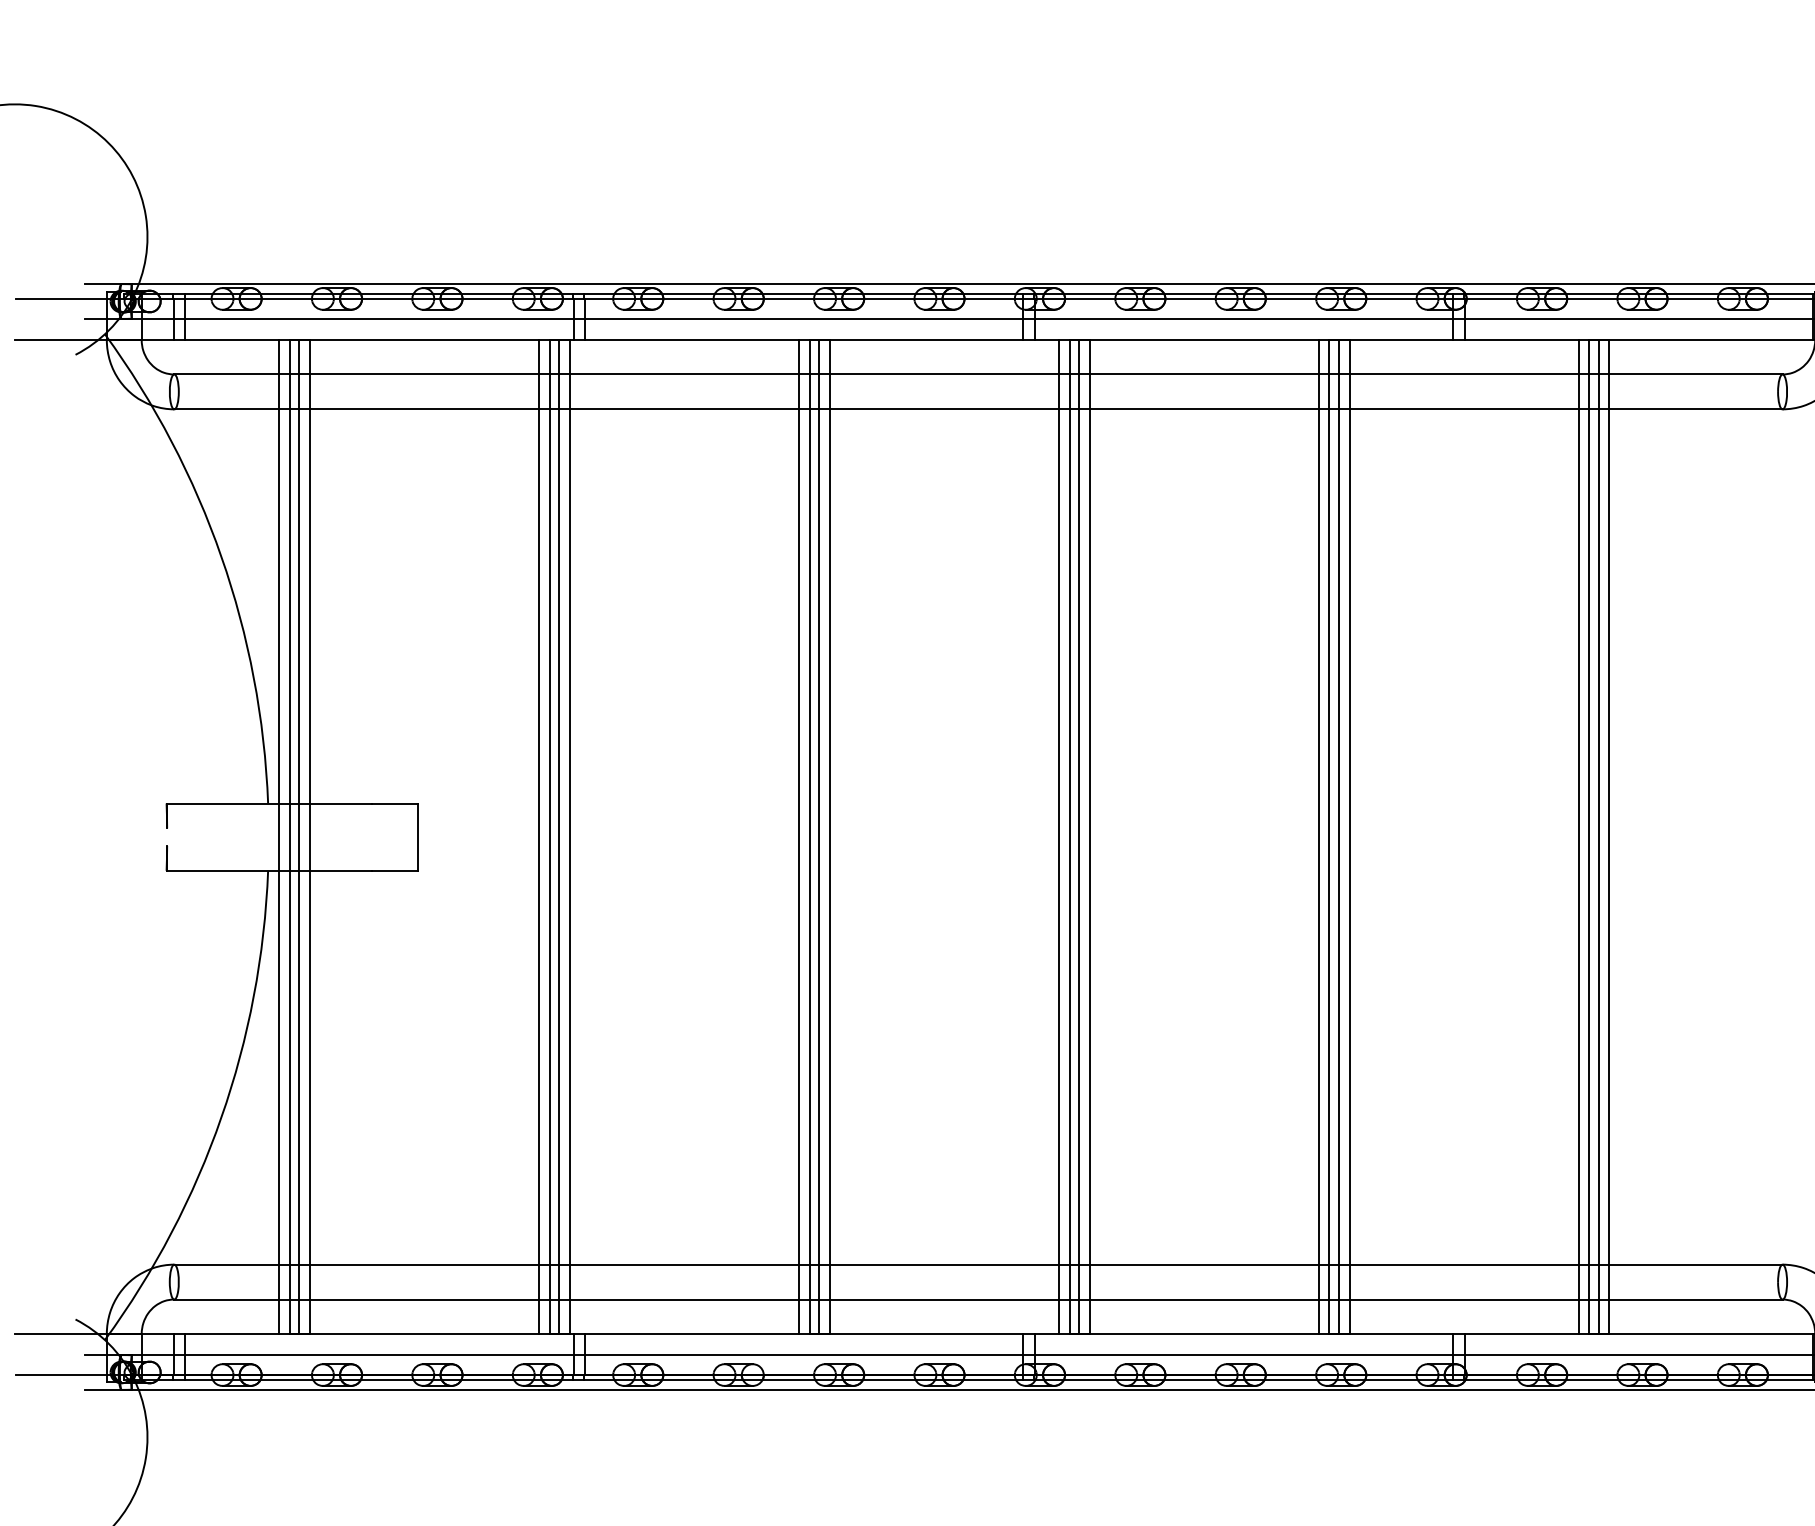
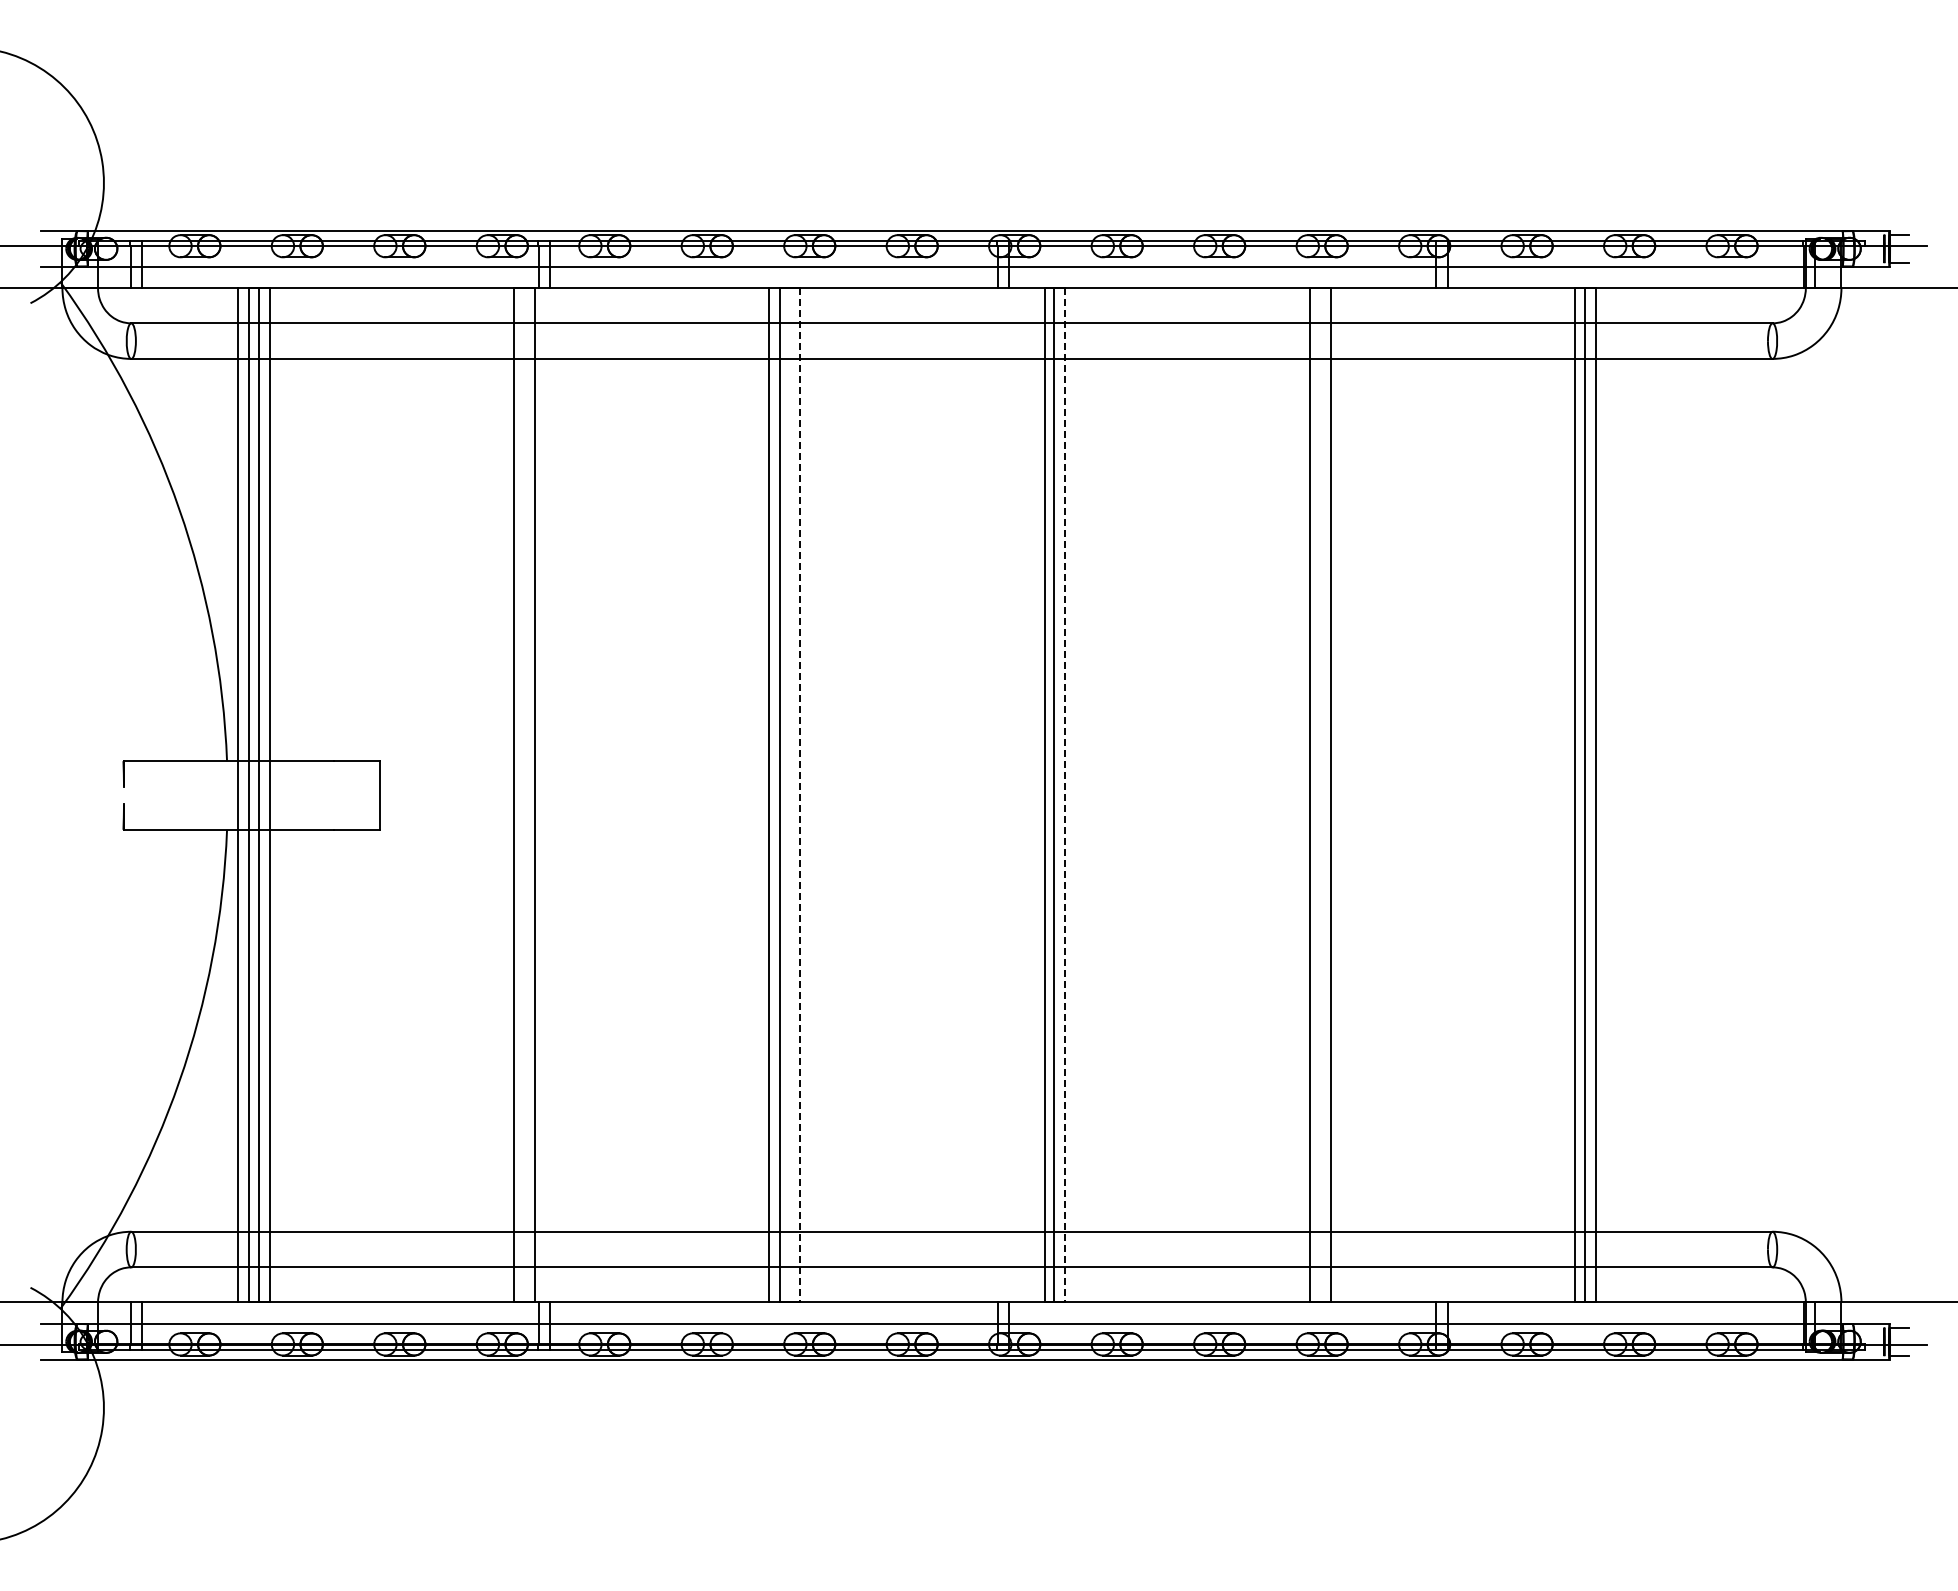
line: (539, 837) -> (503, 795), removed
line: (558, 837) -> (523, 795), removed
line: (819, 837) -> (789, 795), removed
line: (830, 837) -> (800, 795), solid -> dashed
line: (1058, 837) -> (1033, 795), removed
line: (1089, 837) -> (1065, 795), solid -> dashed
line: (1319, 837) -> (1299, 795), removed
line: (1338, 837) -> (1319, 795), removed
line: (1578, 837) -> (1564, 795), removed

